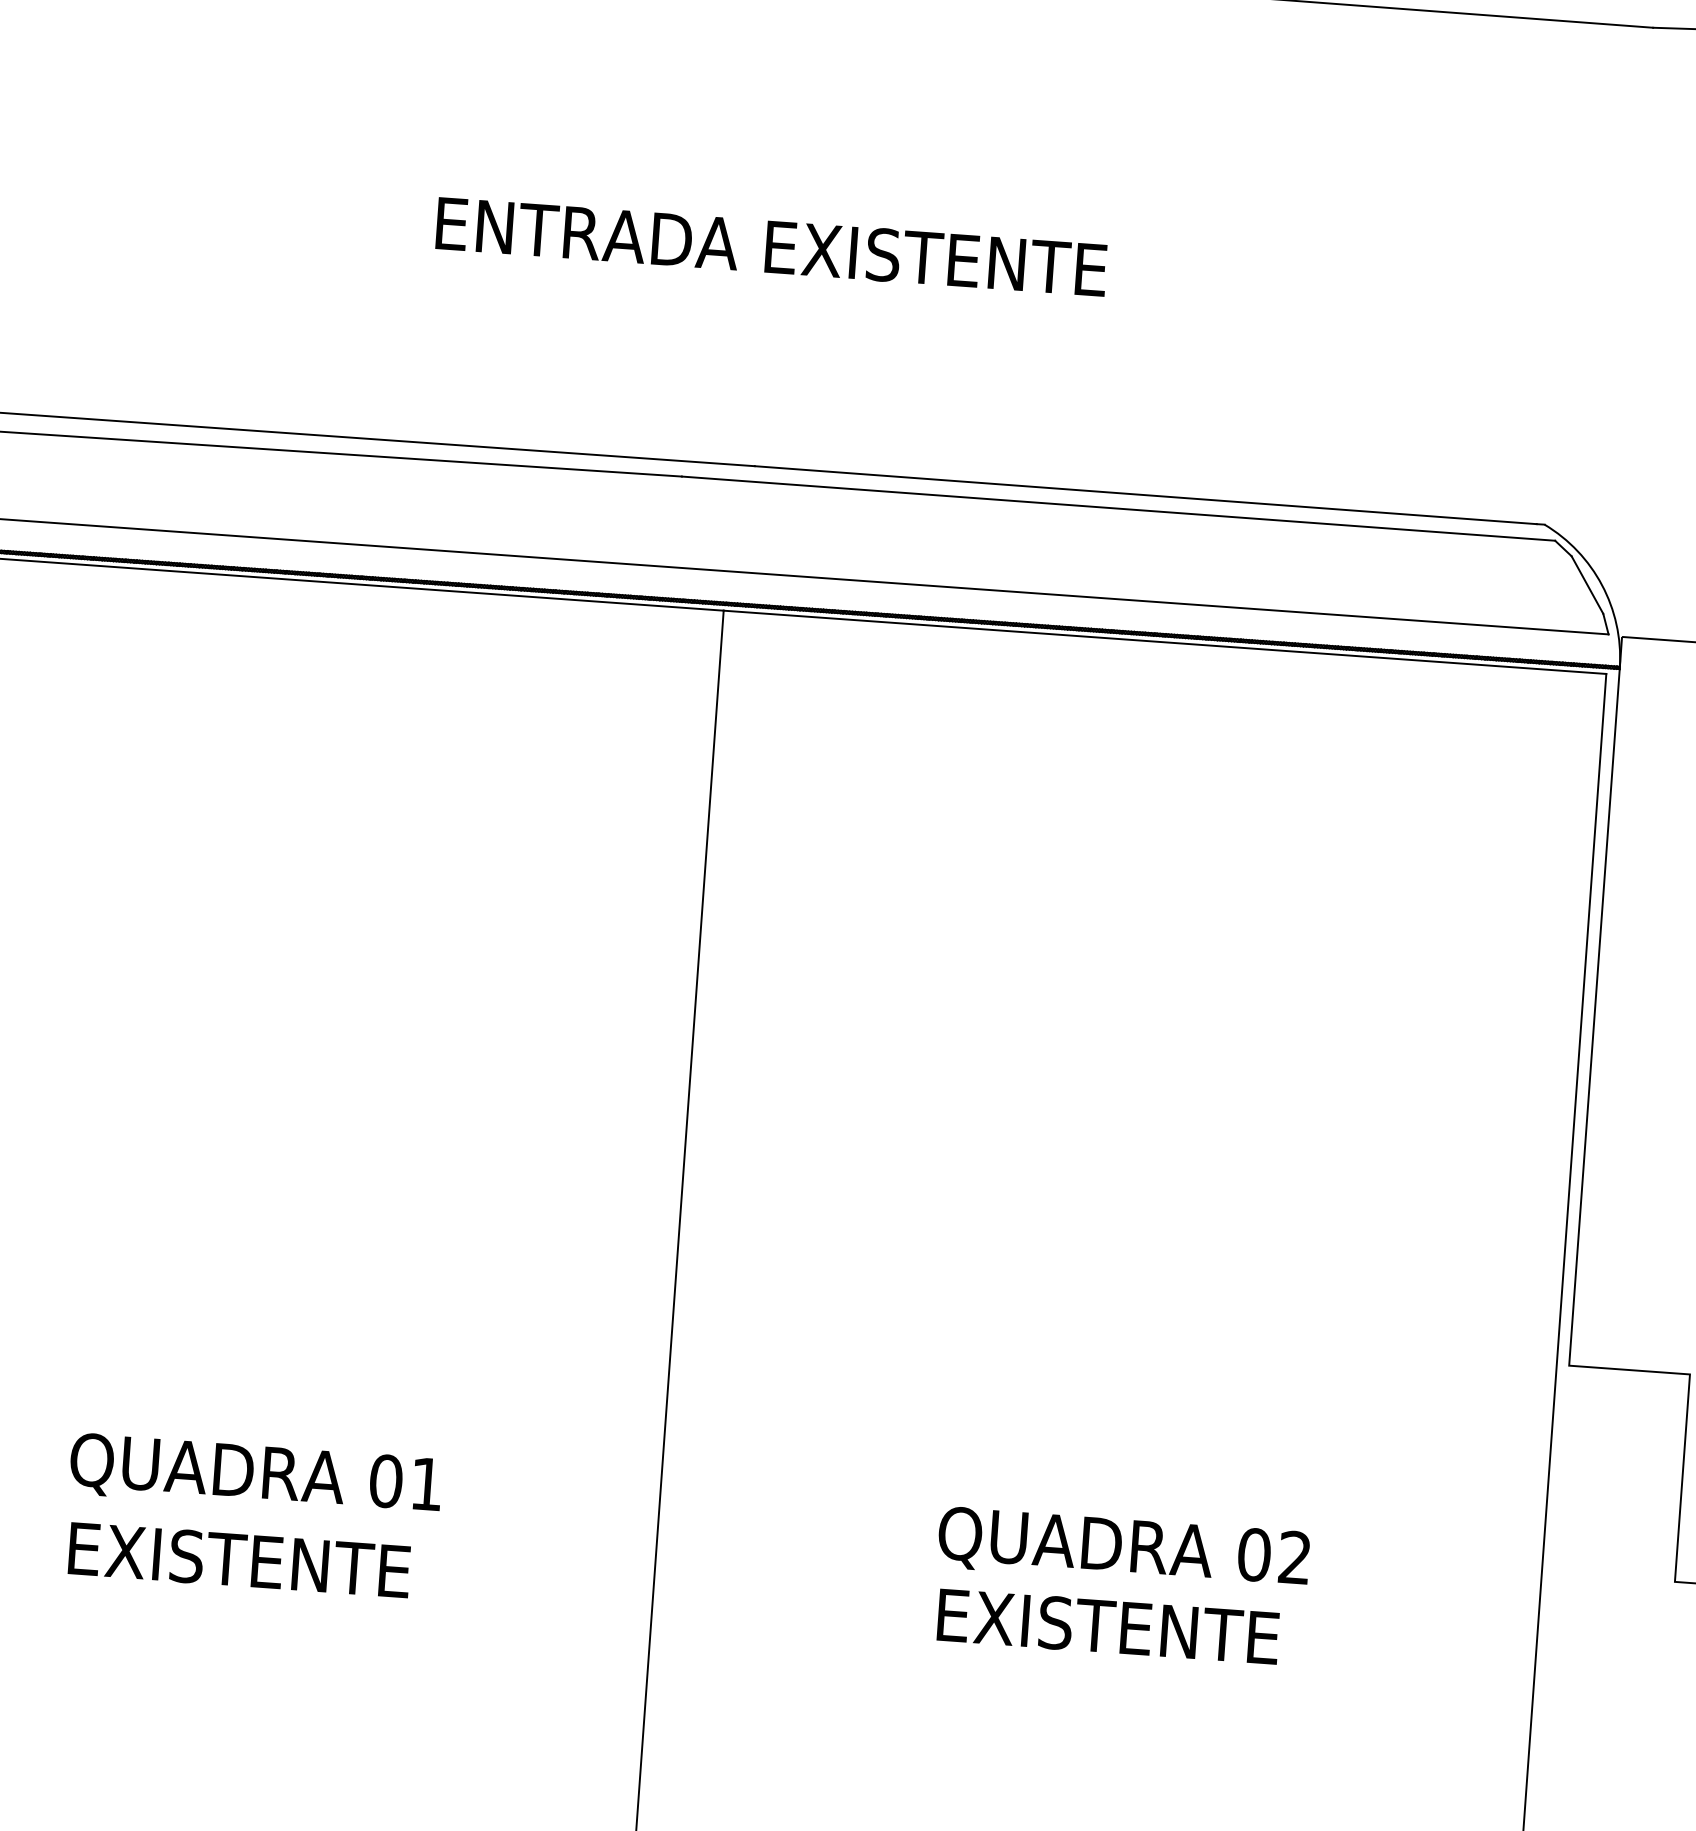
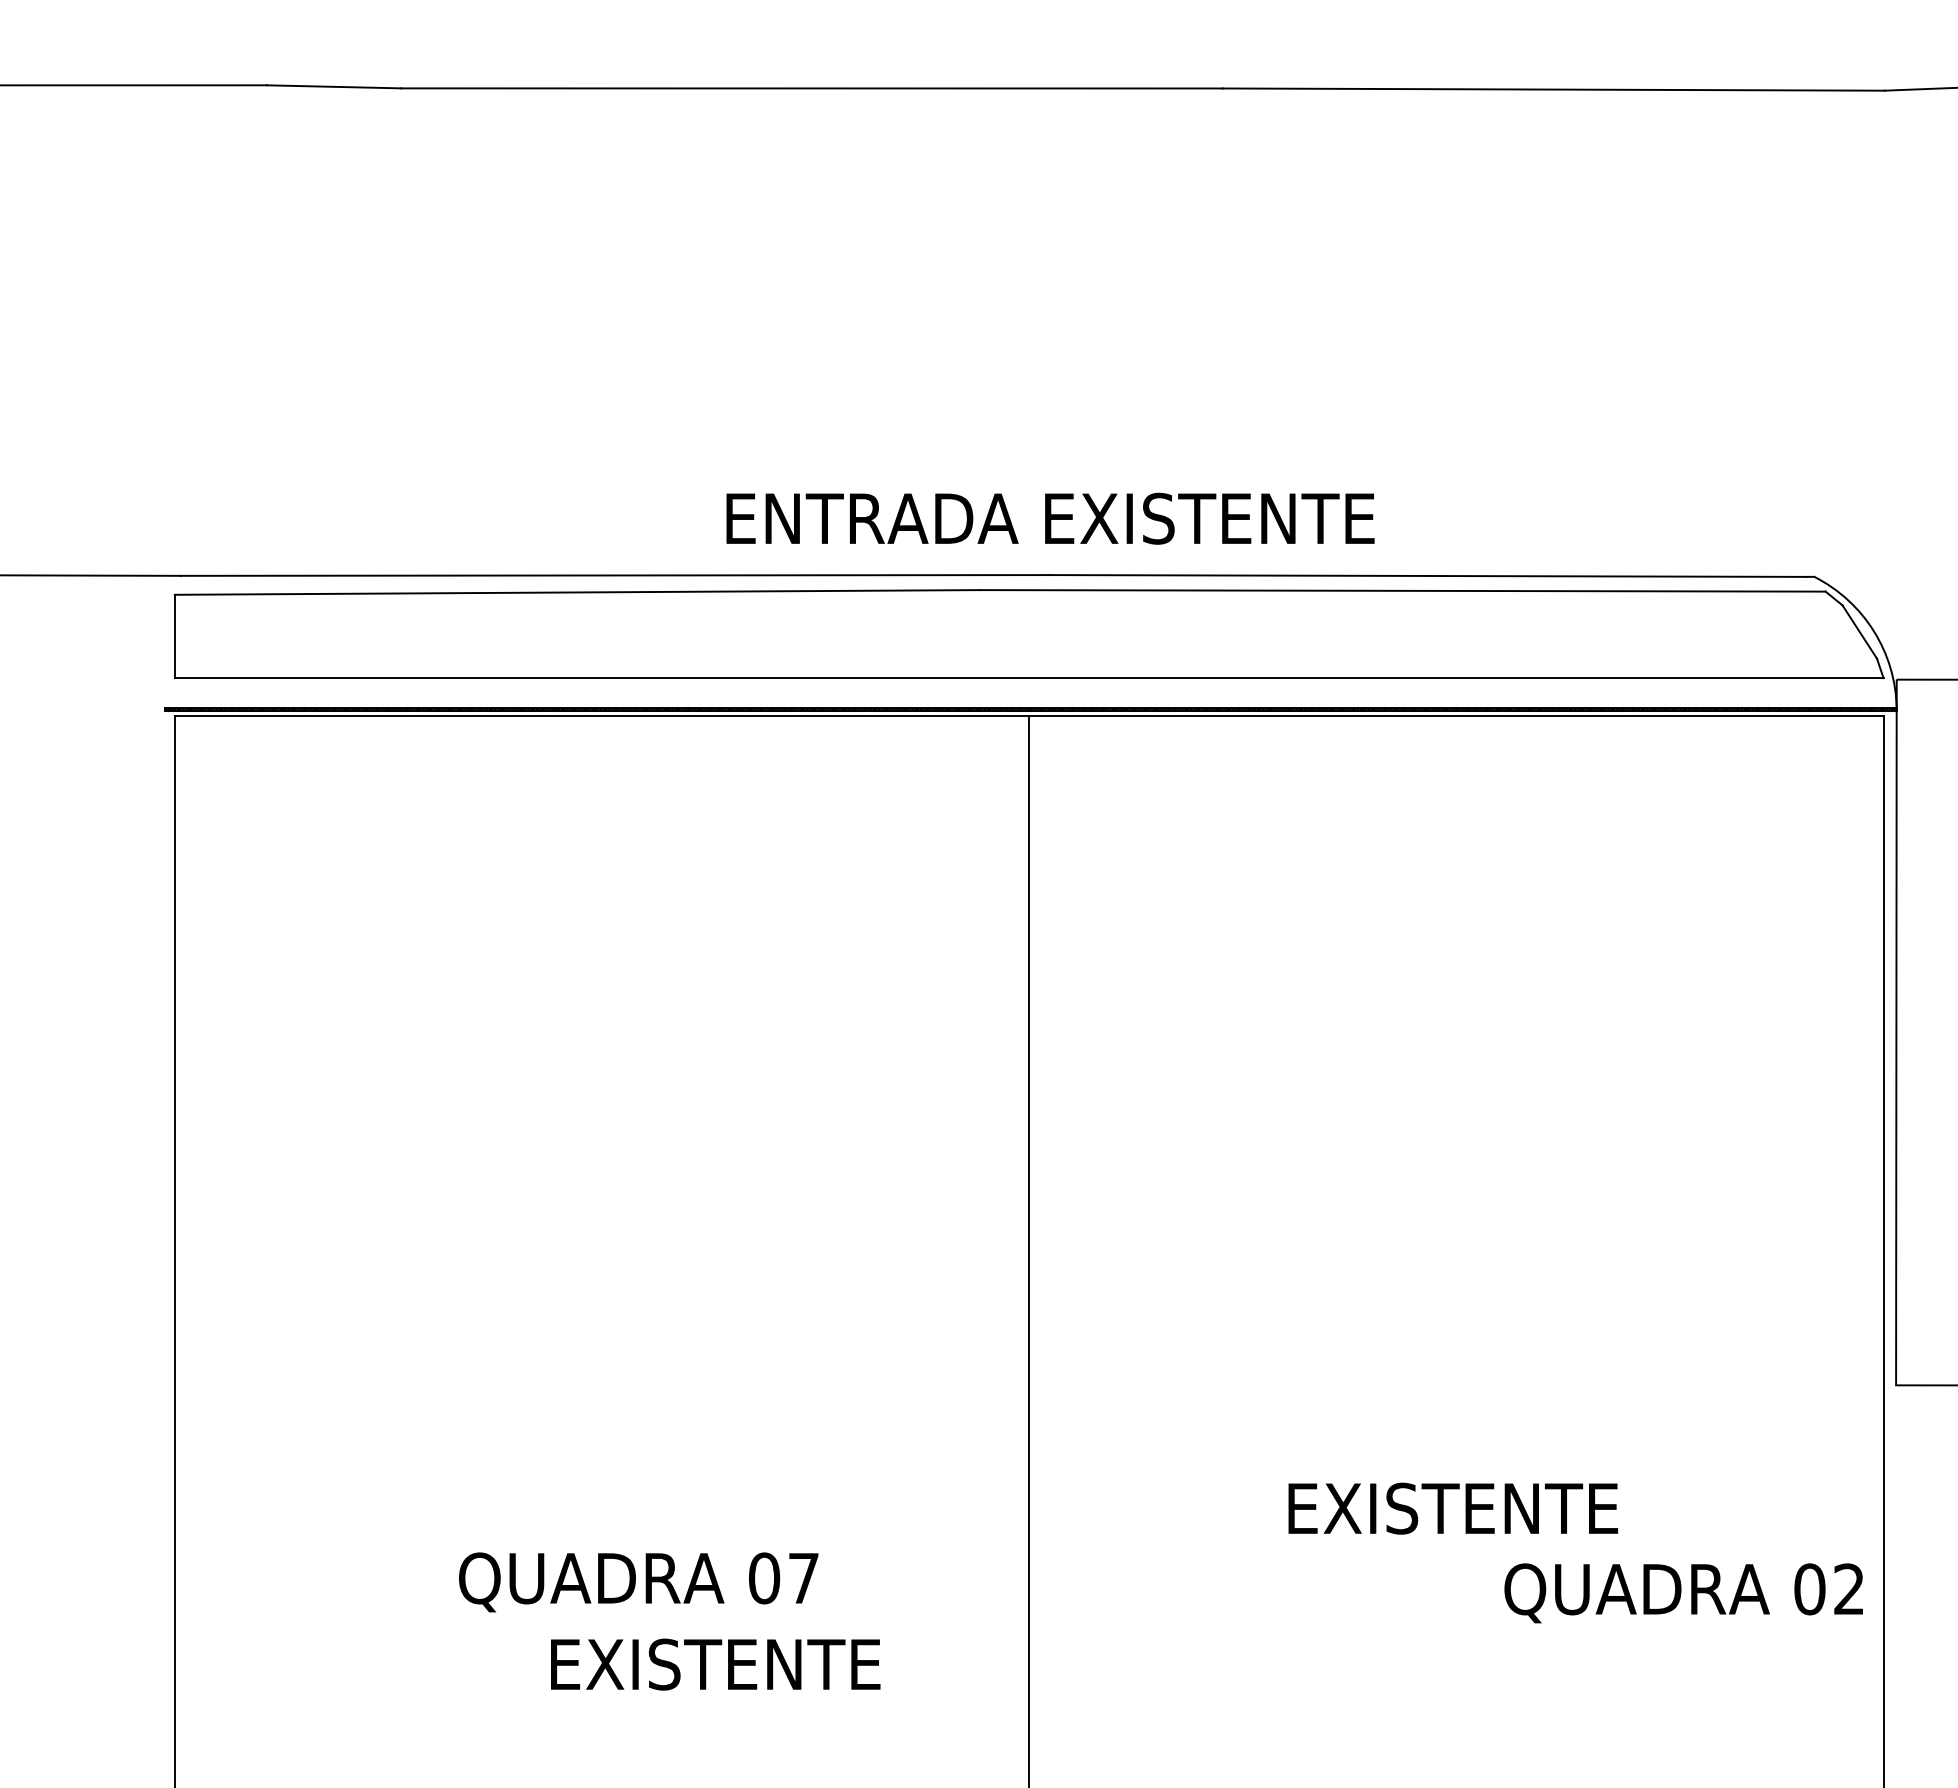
text: (771, 246) -> (1050, 518), moved
text: (426, 1484) -> (803, 1578), 01 -> 07
text: (1123, 1549) -> (1683, 1593), moved
text: (239, 1560) -> (715, 1664), moved
text: (1107, 1626) -> (1452, 1508), moved

